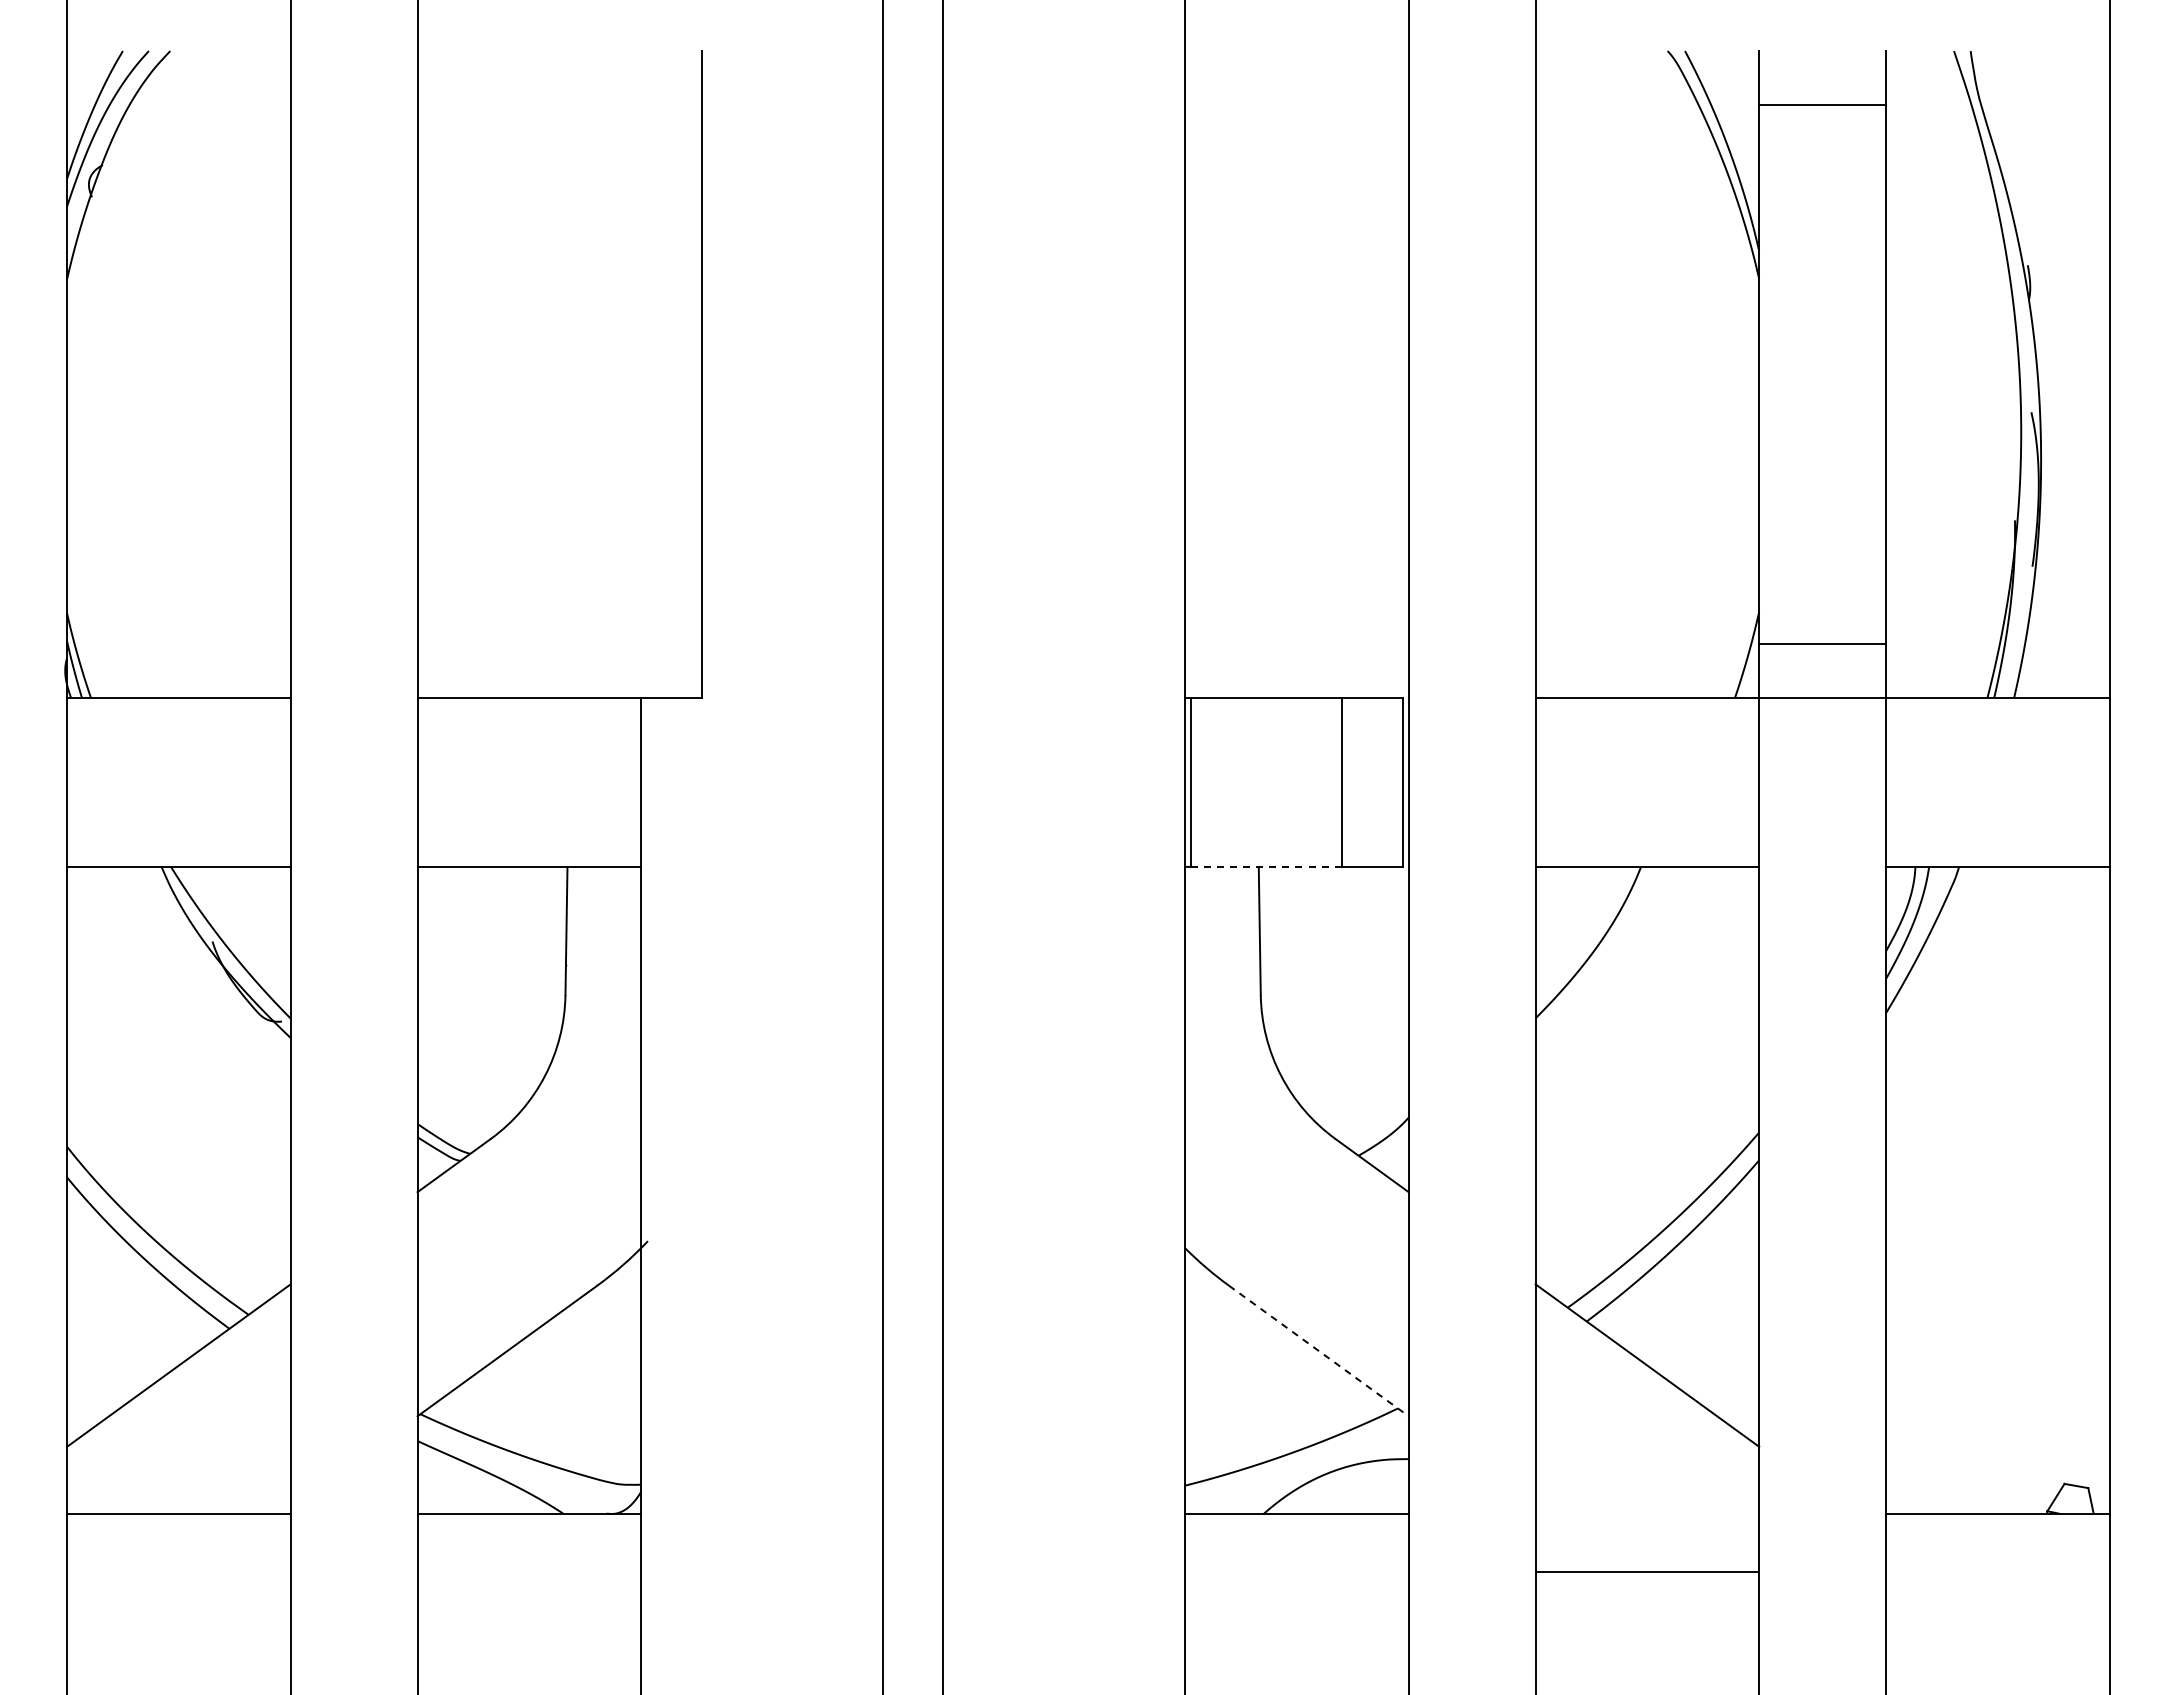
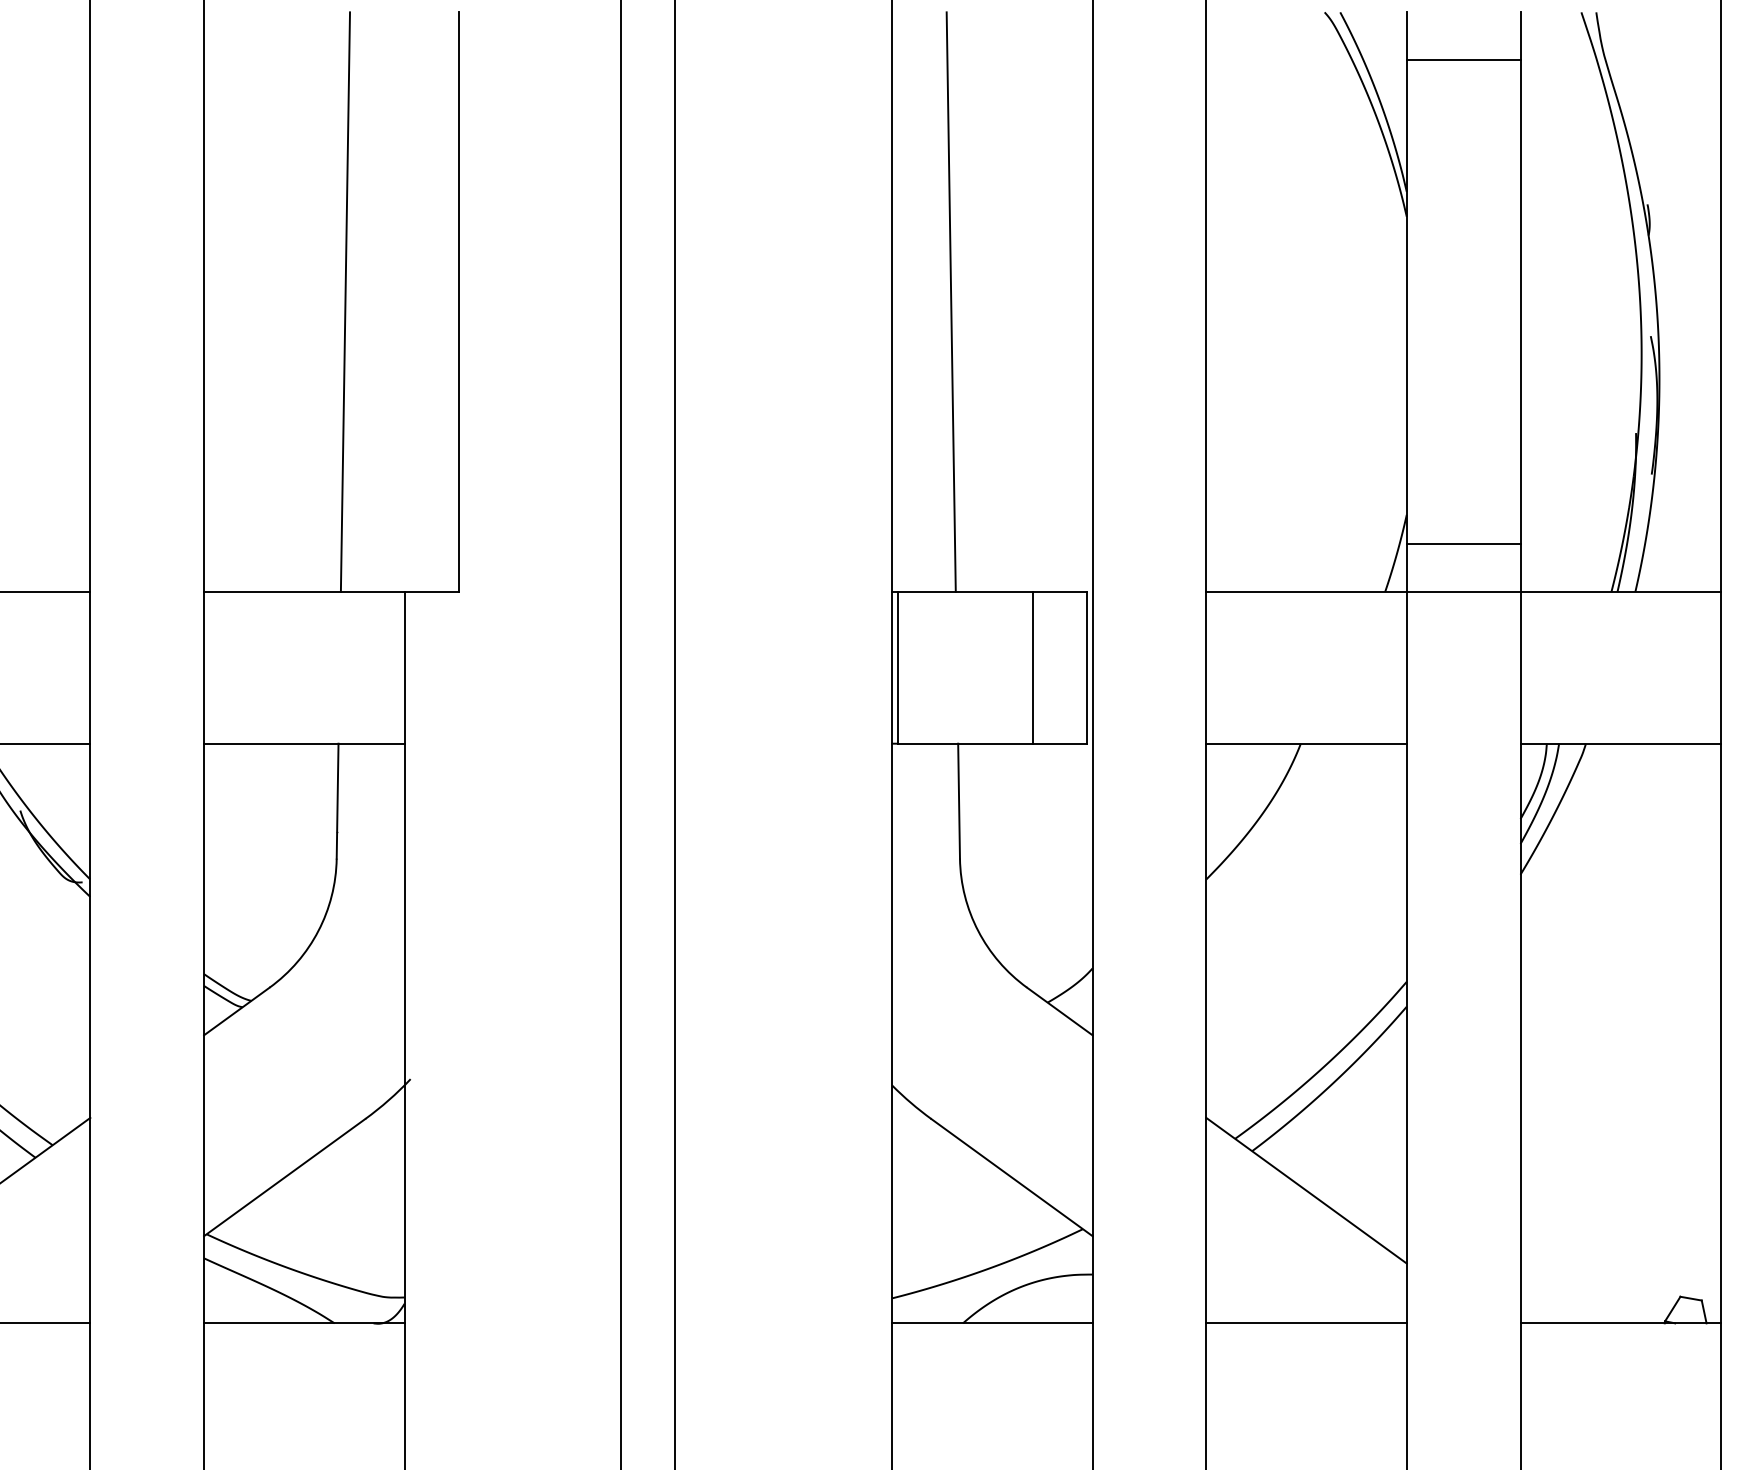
line: (575, 374) -> (345, 302), added
line: (1250, 374) -> (950, 302), added
line: (1266, 866) -> (965, 743), dashed -> solid
line: (1319, 1351) -> (1012, 1178), dashed -> solid
line: (1647, 1571) -> (1306, 1323), moved

